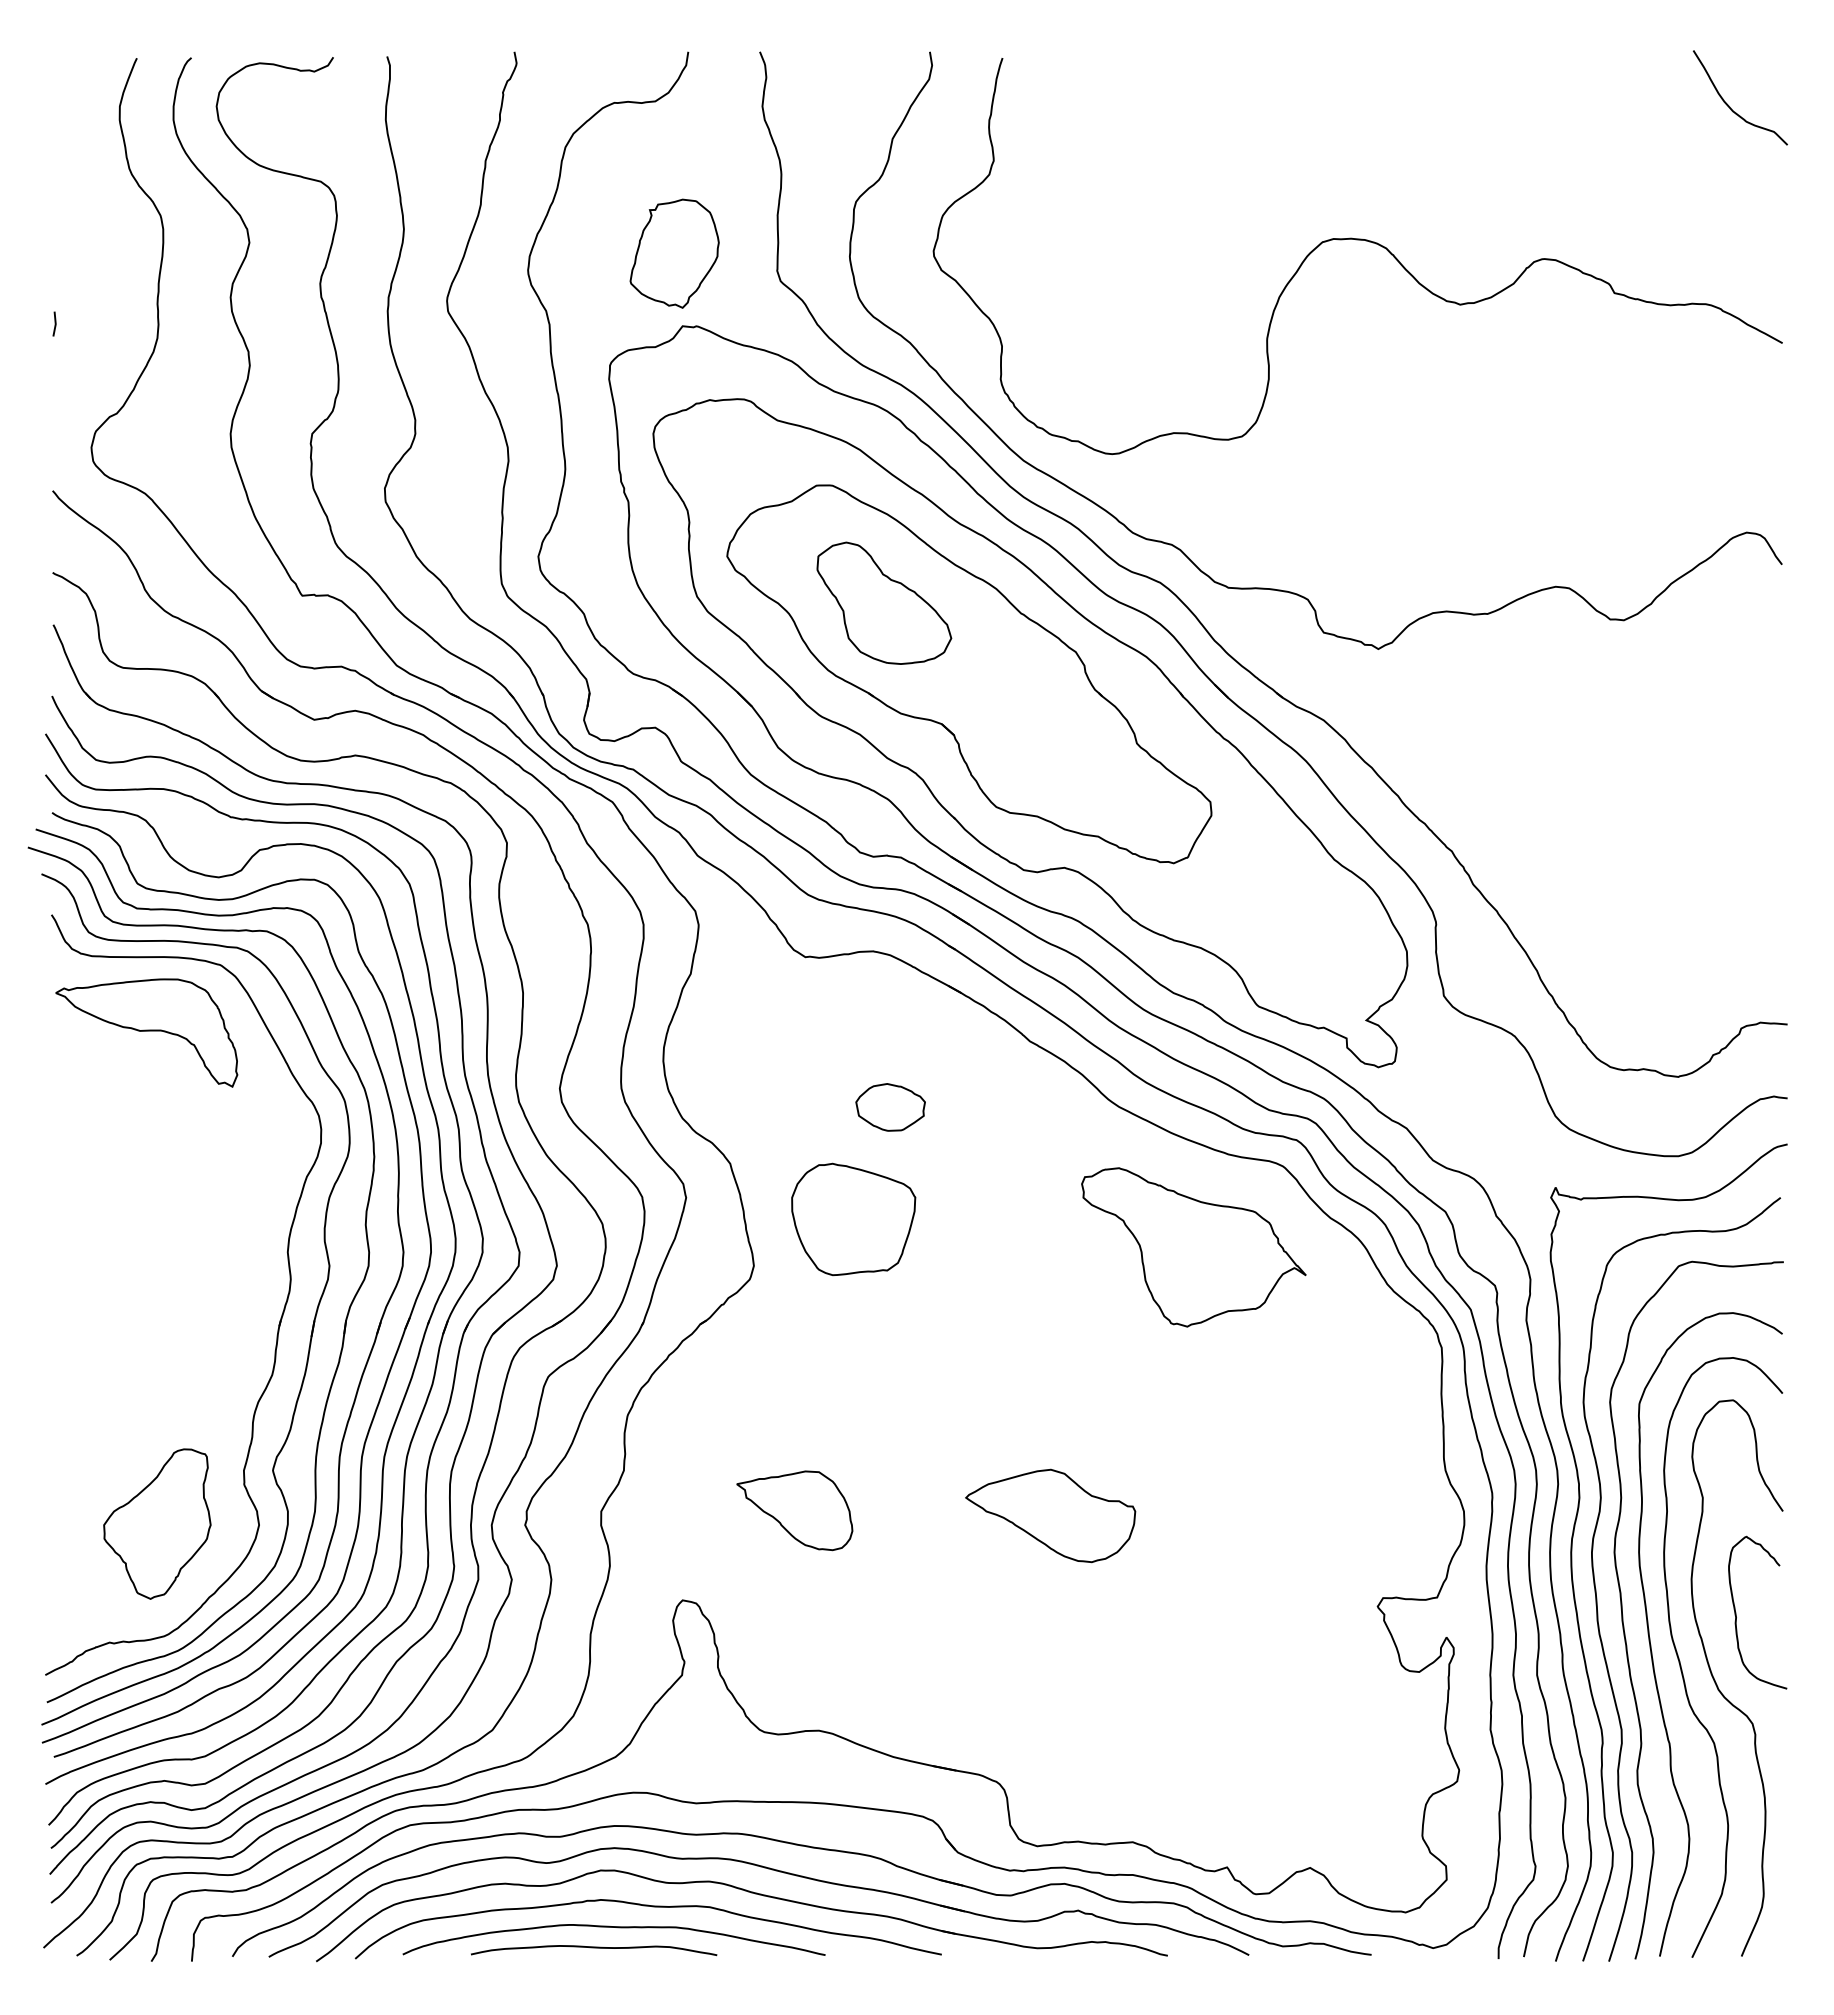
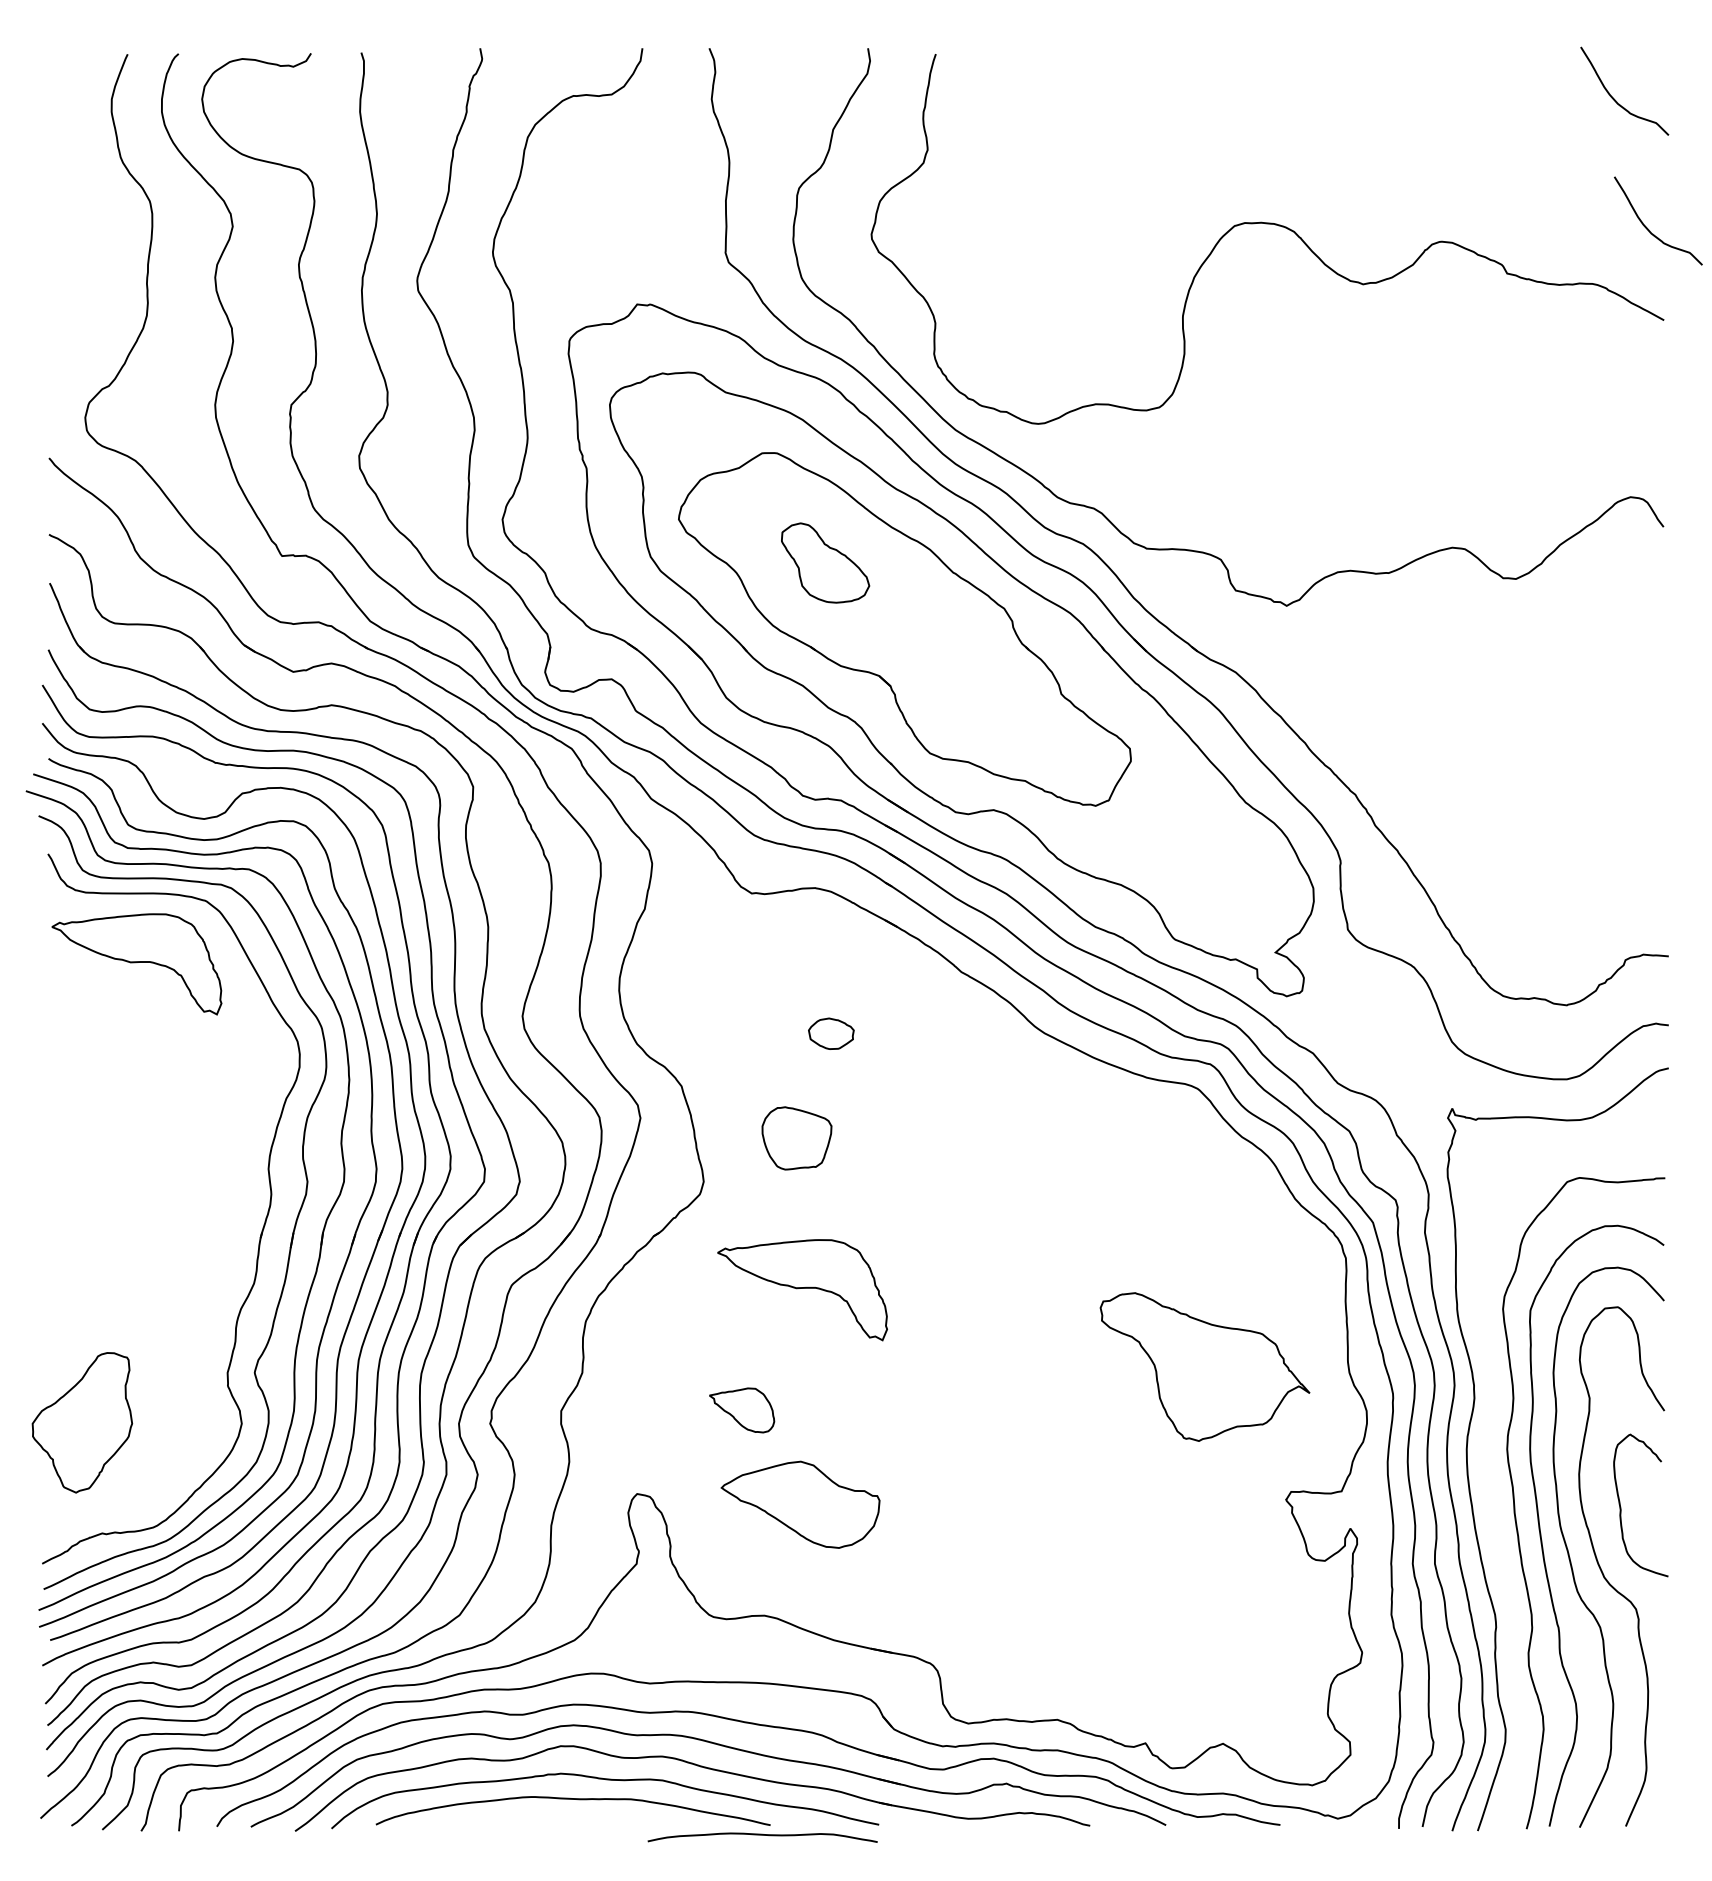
curve: (1765, 244) -> (1648, 228), added
part: (674, 253) -> (629, 236), removed
line: (54, 323) -> (50, 301), removed
part: (884, 602) -> (825, 562), size x0.7
part: (890, 1107) -> (831, 1033), size x0.7
part: (853, 1219) -> (796, 1138), size x0.6
part: (1193, 1247) -> (1204, 1367), moved
part: (859, 1381) -> (802, 1289), added
part: (794, 1510) -> (741, 1410), size x0.6
part: (1050, 1515) -> (800, 1504), moved
part: (157, 1523) -> (82, 1422), moved
curve: (1596, 1588) -> (1490, 1482), removed
curve: (594, 1948) -> (763, 1835), moved

